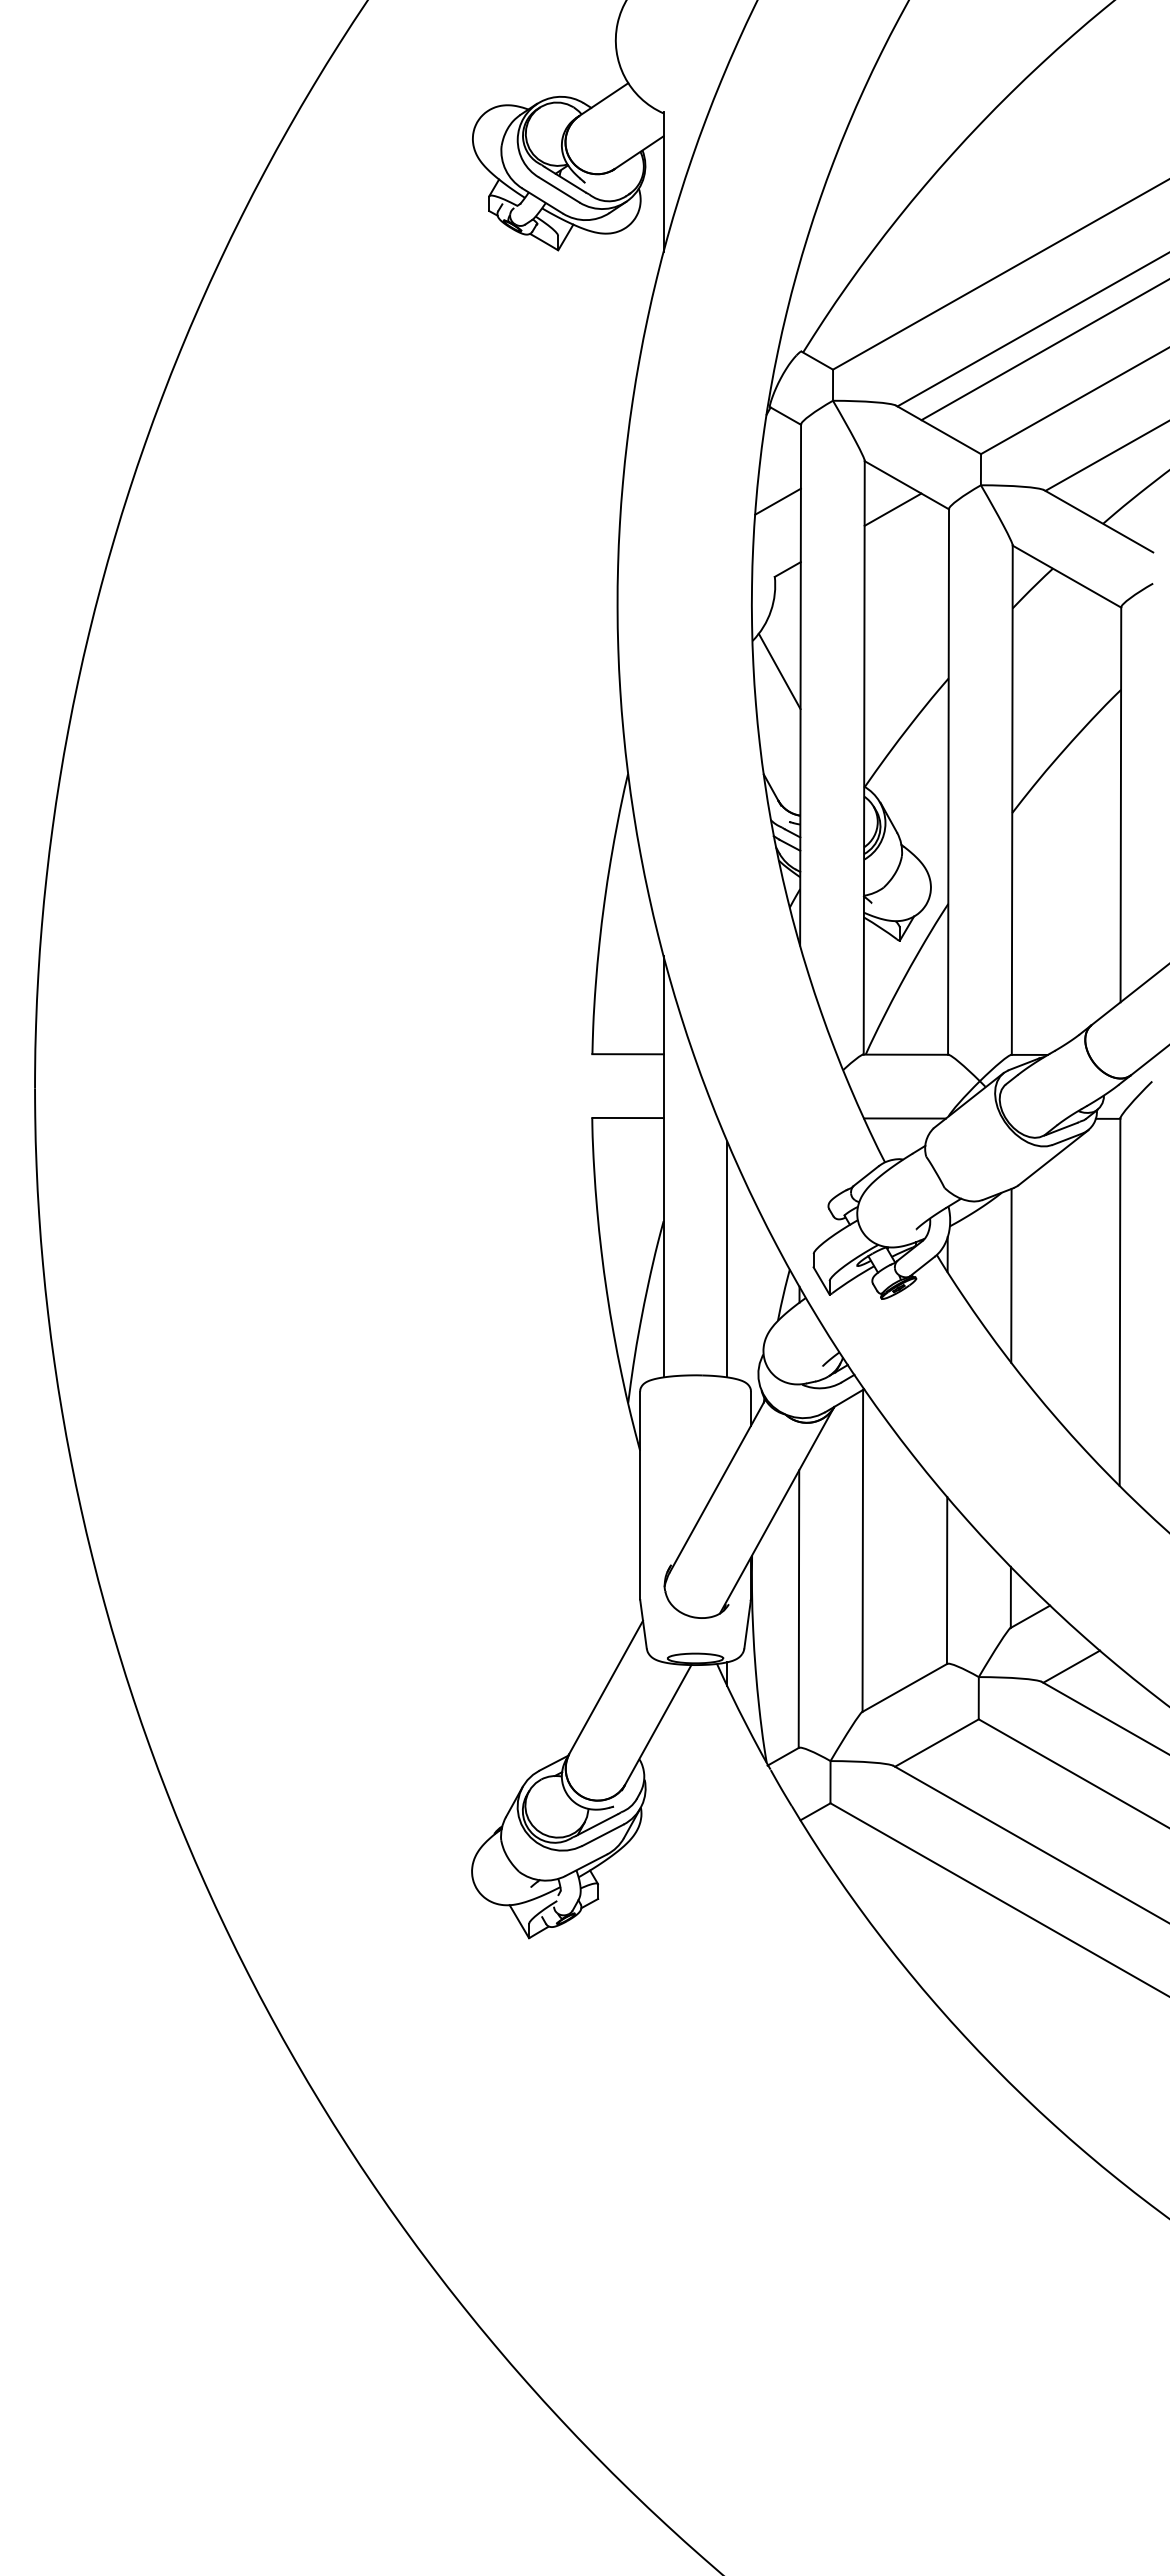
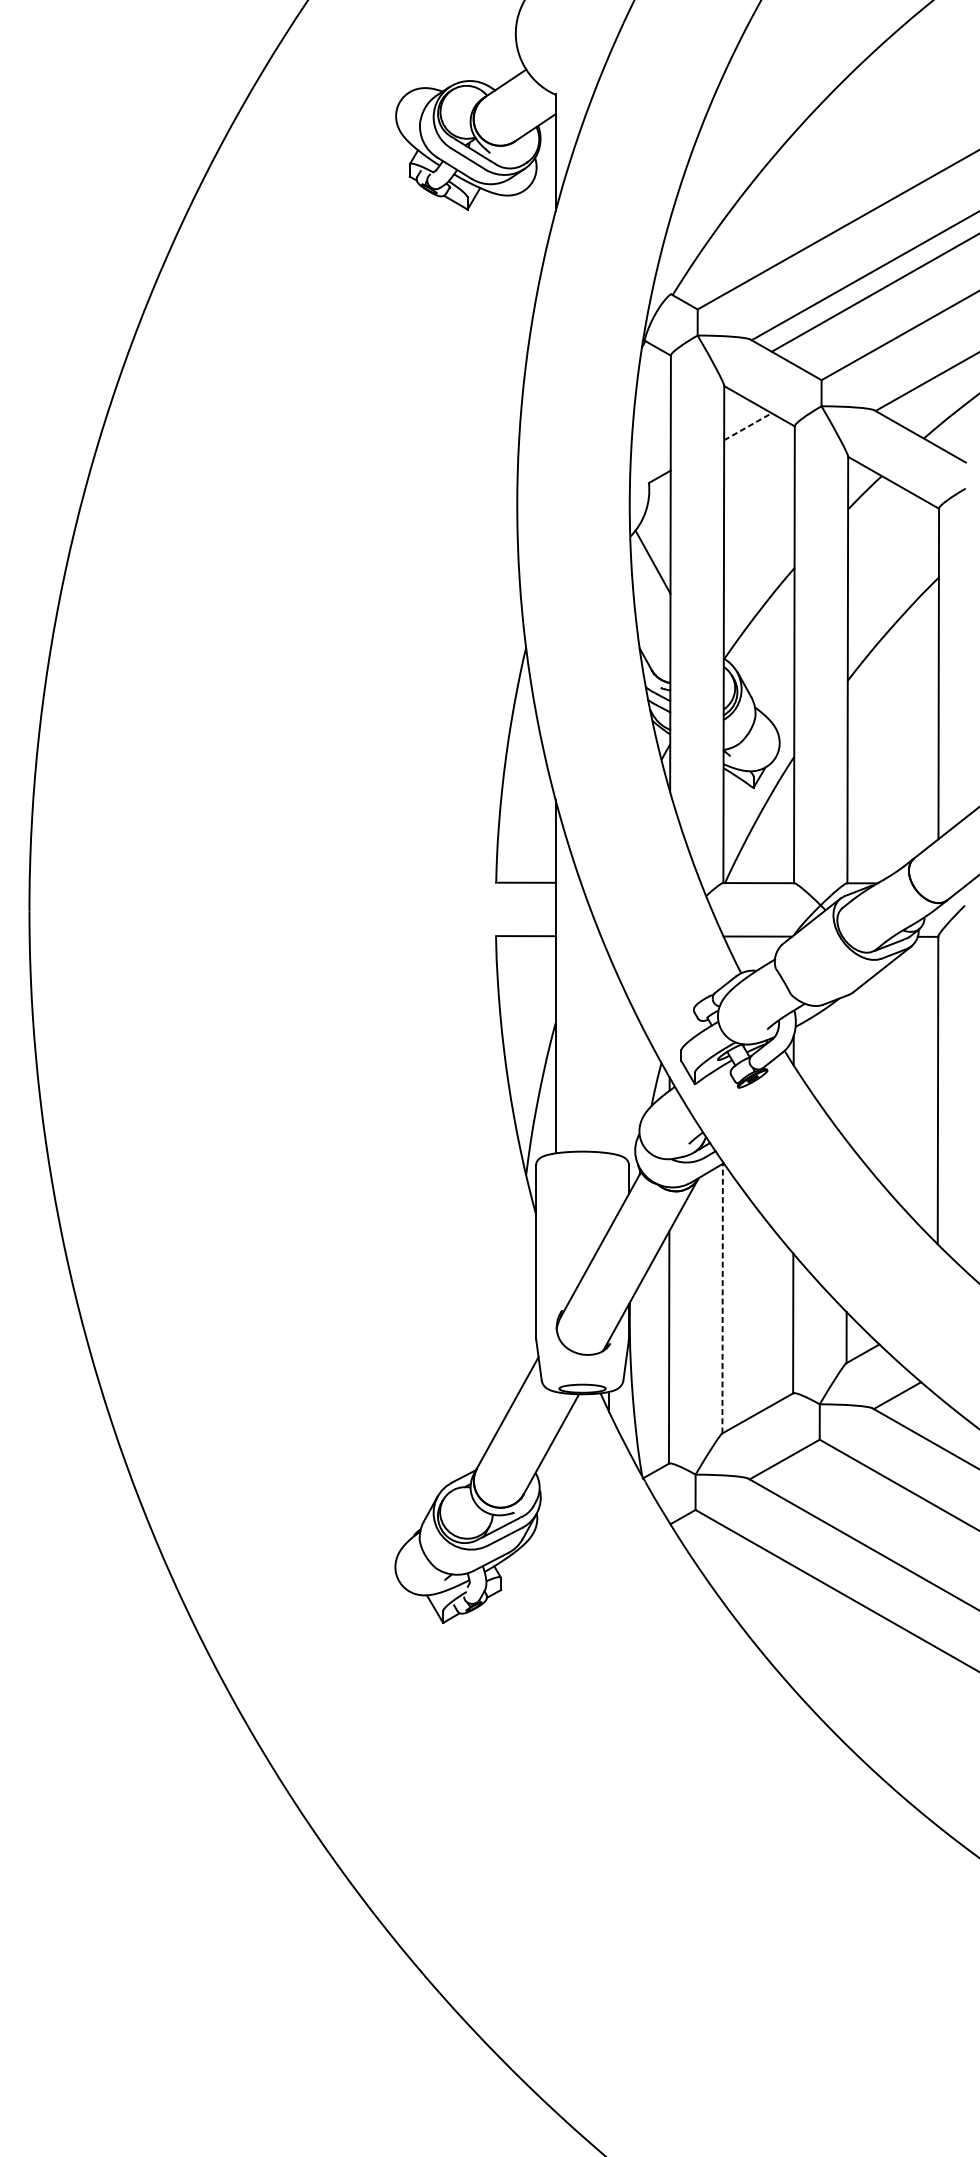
line: (777, 501) -> (651, 419), removed
line: (893, 509) -> (748, 426), solid -> dashed
line: (727, 1259) -> (609, 1054), removed
line: (1011, 1275) -> (847, 1068), removed
line: (862, 1550) -> (722, 1298), solid -> dashed

